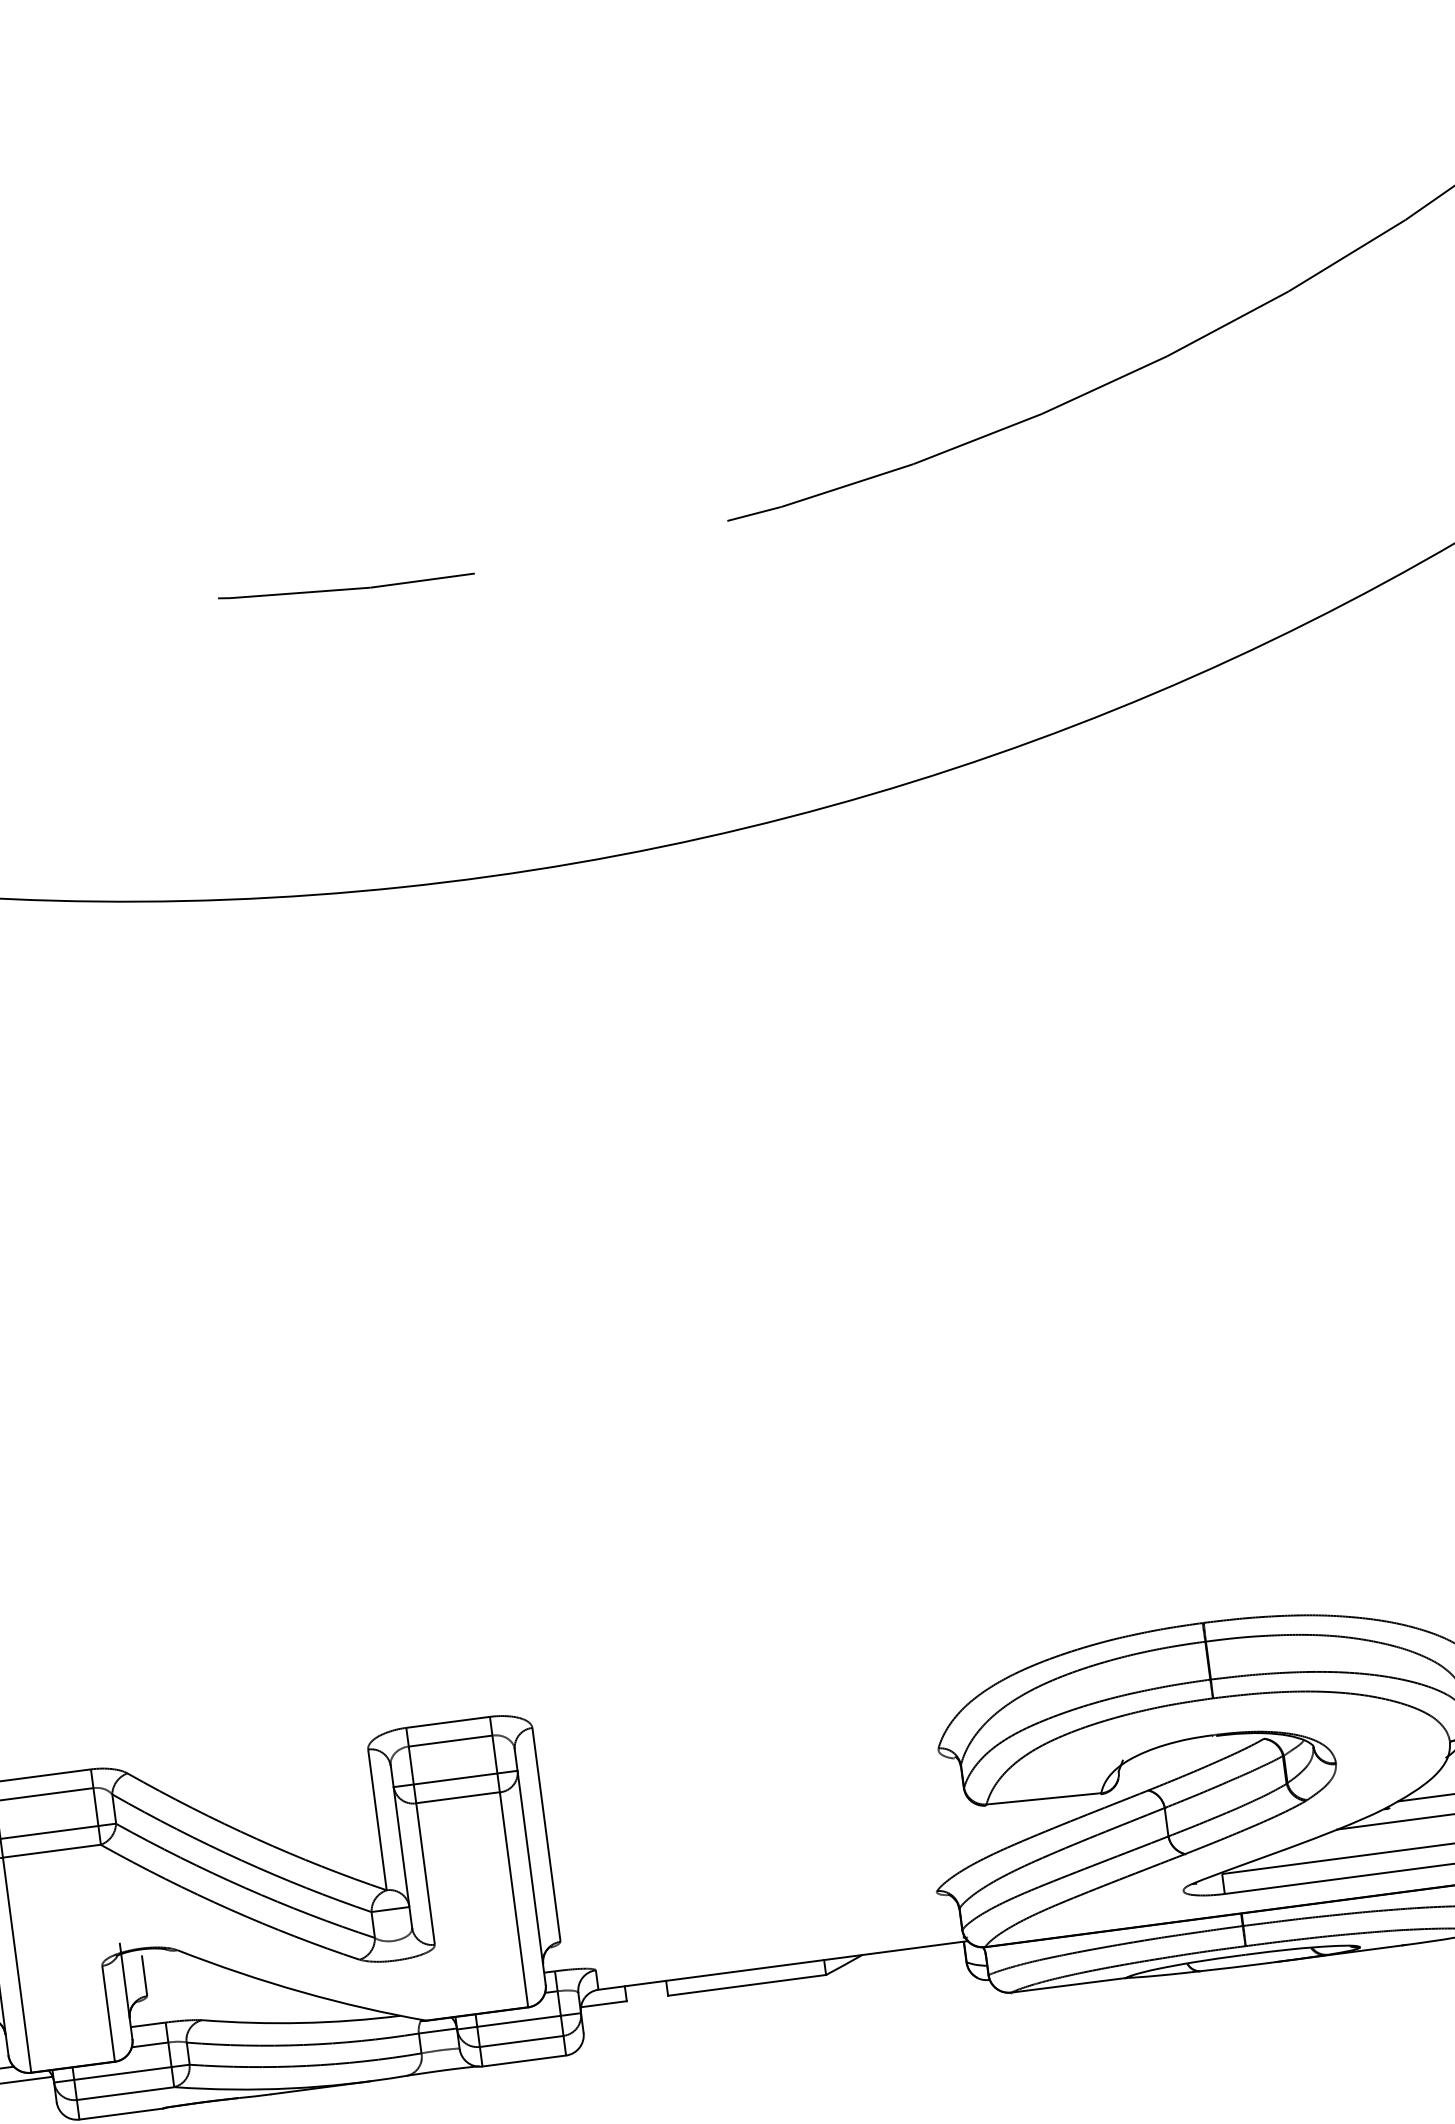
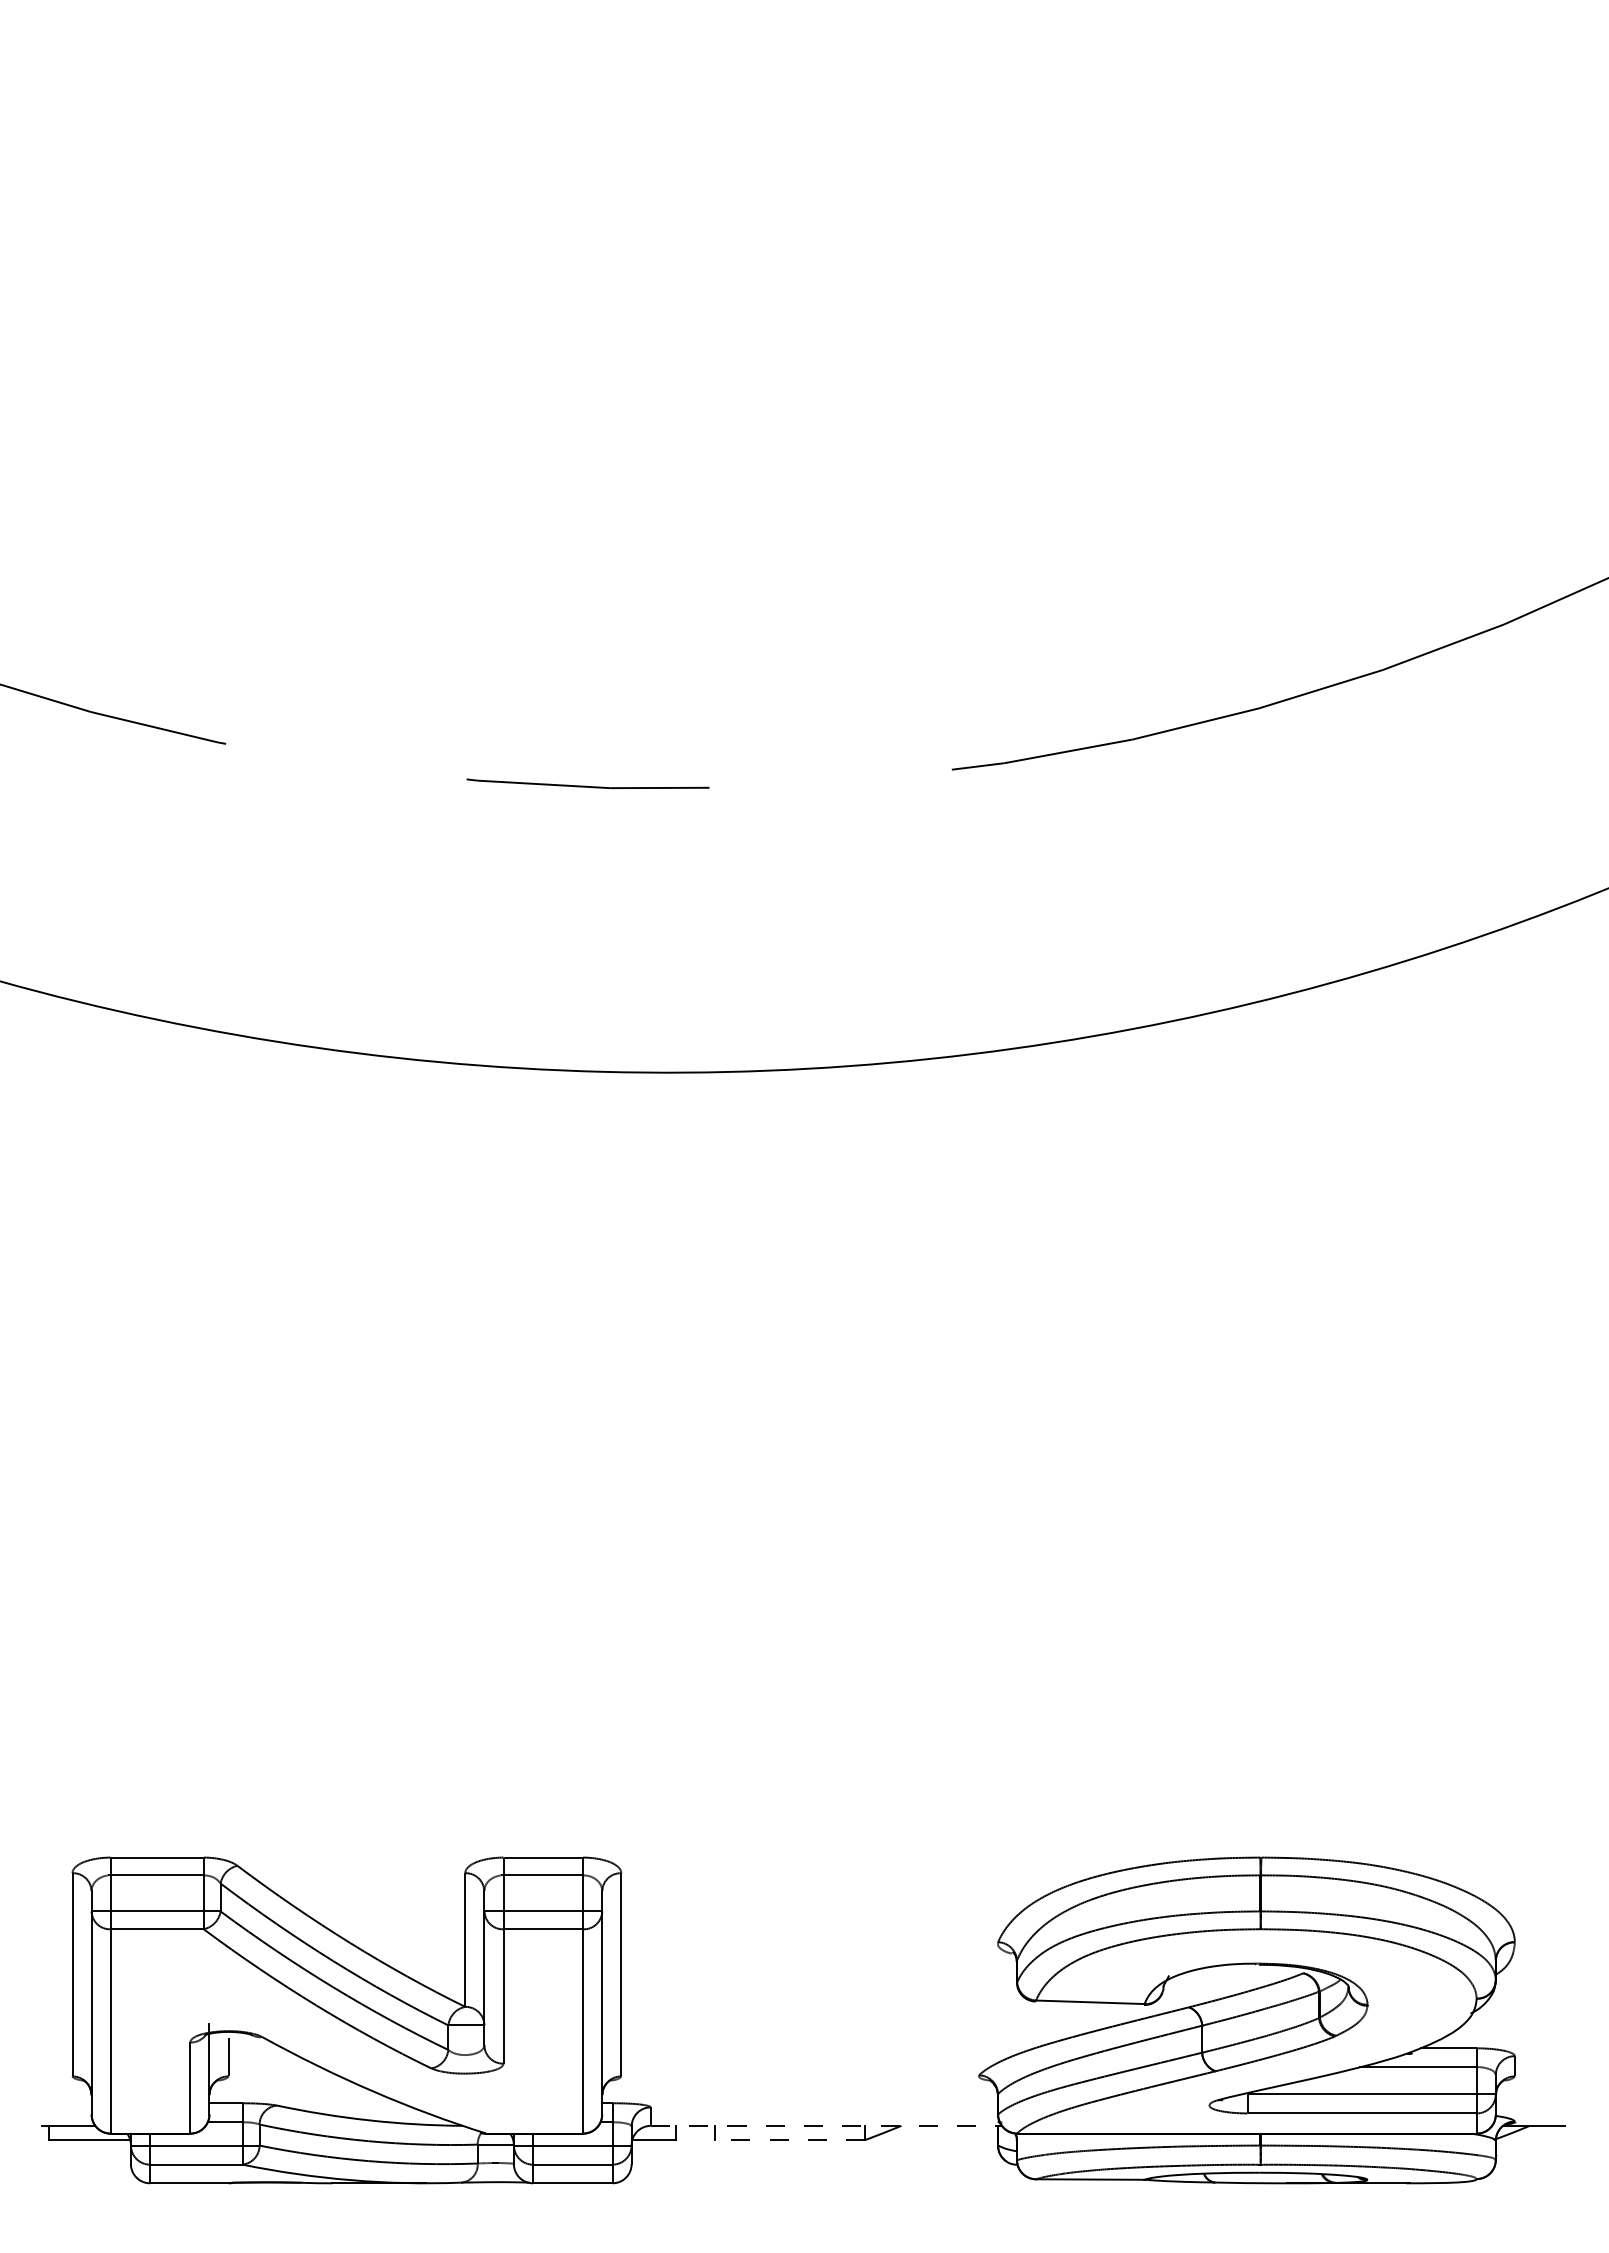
line: (783, 1965) -> (826, 2125), solid -> dashed
line: (746, 1985) -> (789, 2140), solid -> dashed

